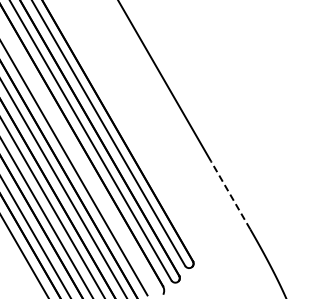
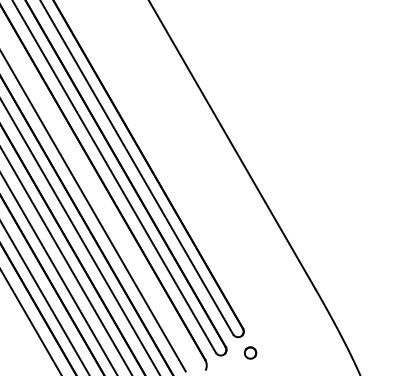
line: (230, 194) -> (290, 244), dashed -> solid
part: (198, 280) -> (249, 352), added

